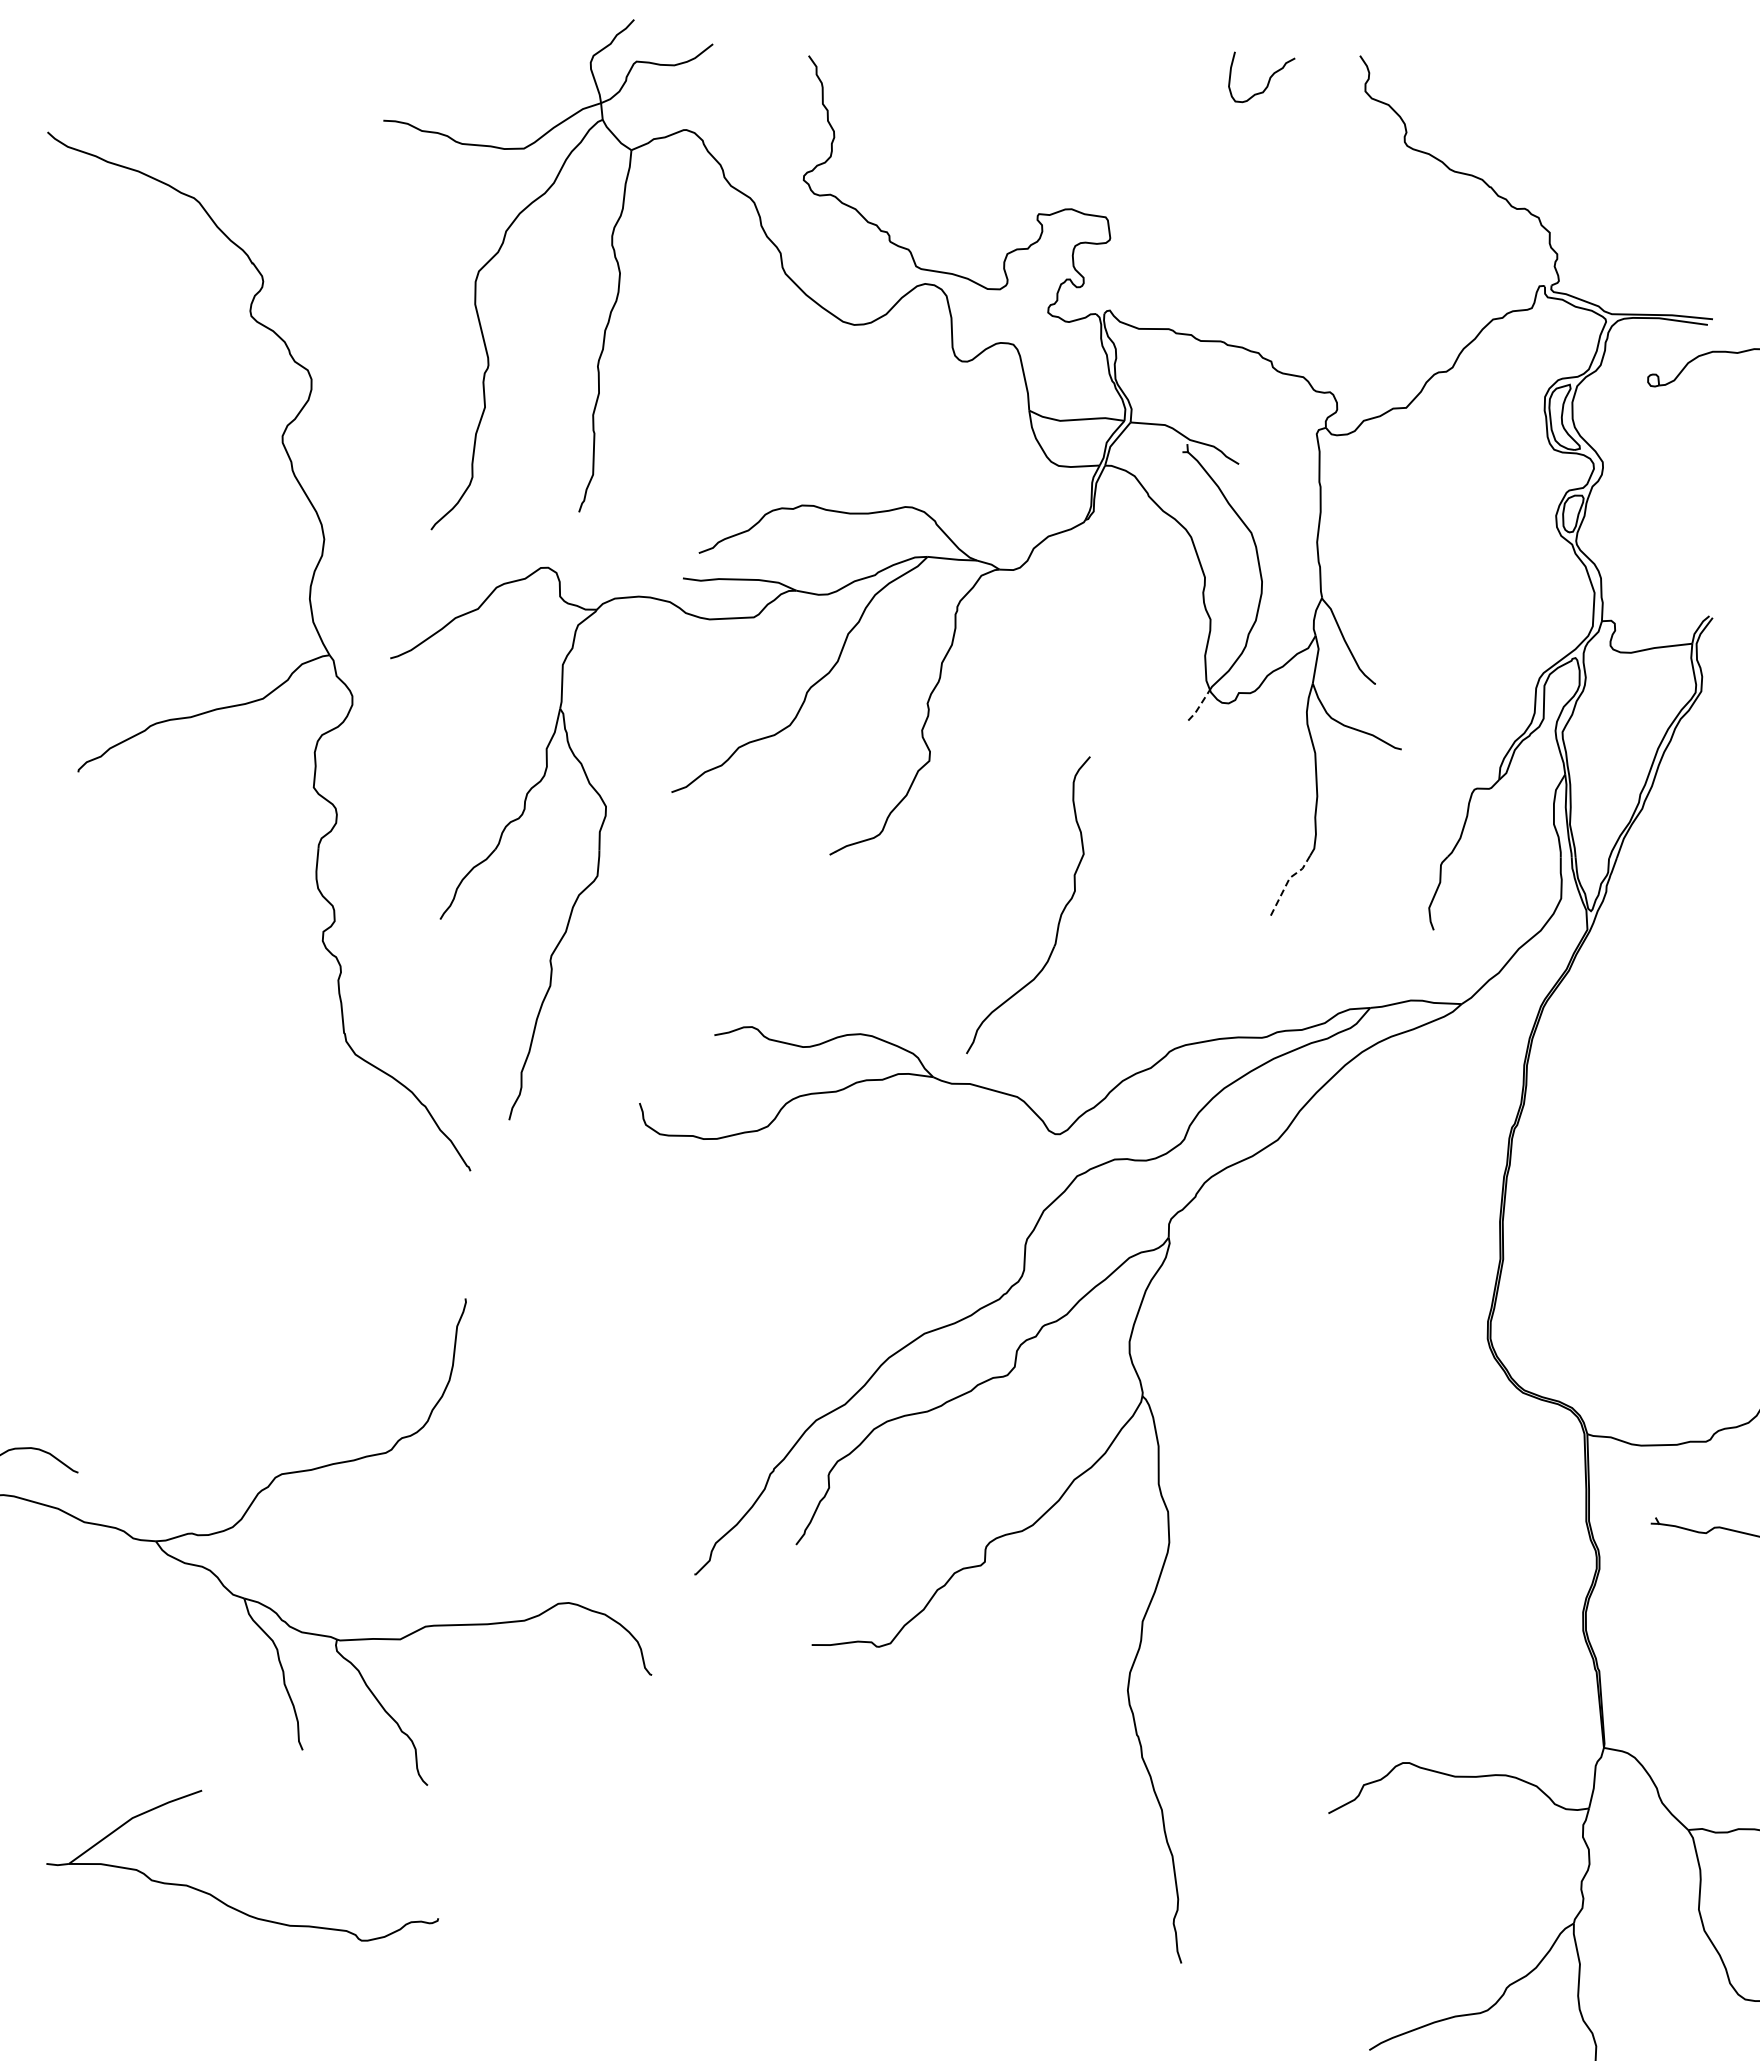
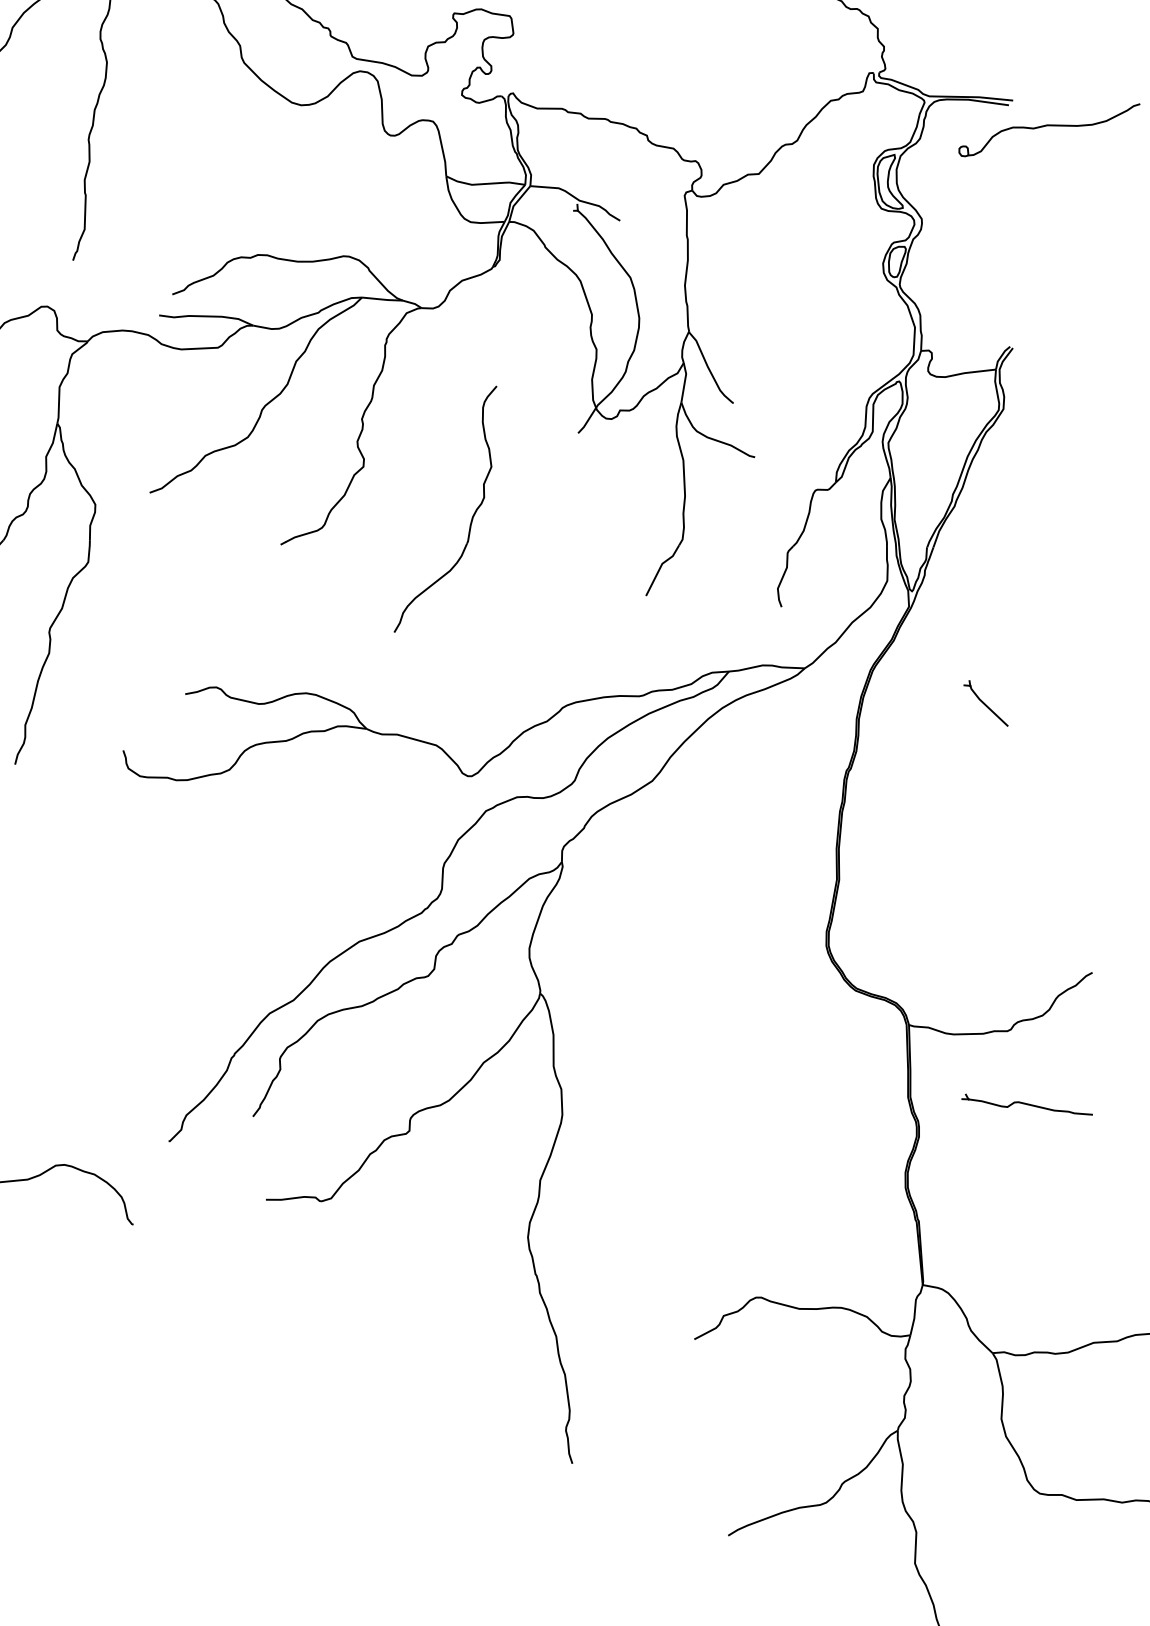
line: (1199, 706) -> (587, 421), dashed -> solid
line: (1287, 882) -> (660, 567), dashed -> solid
part: (1060, 914) -> (472, 516), moved
part: (1680, 1046) -> (986, 703), added

